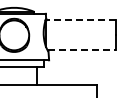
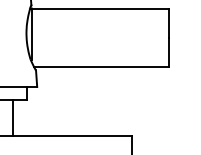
line: (81, 20) -> (100, 8), dashed -> solid
line: (82, 50) -> (102, 67), dashed -> solid

